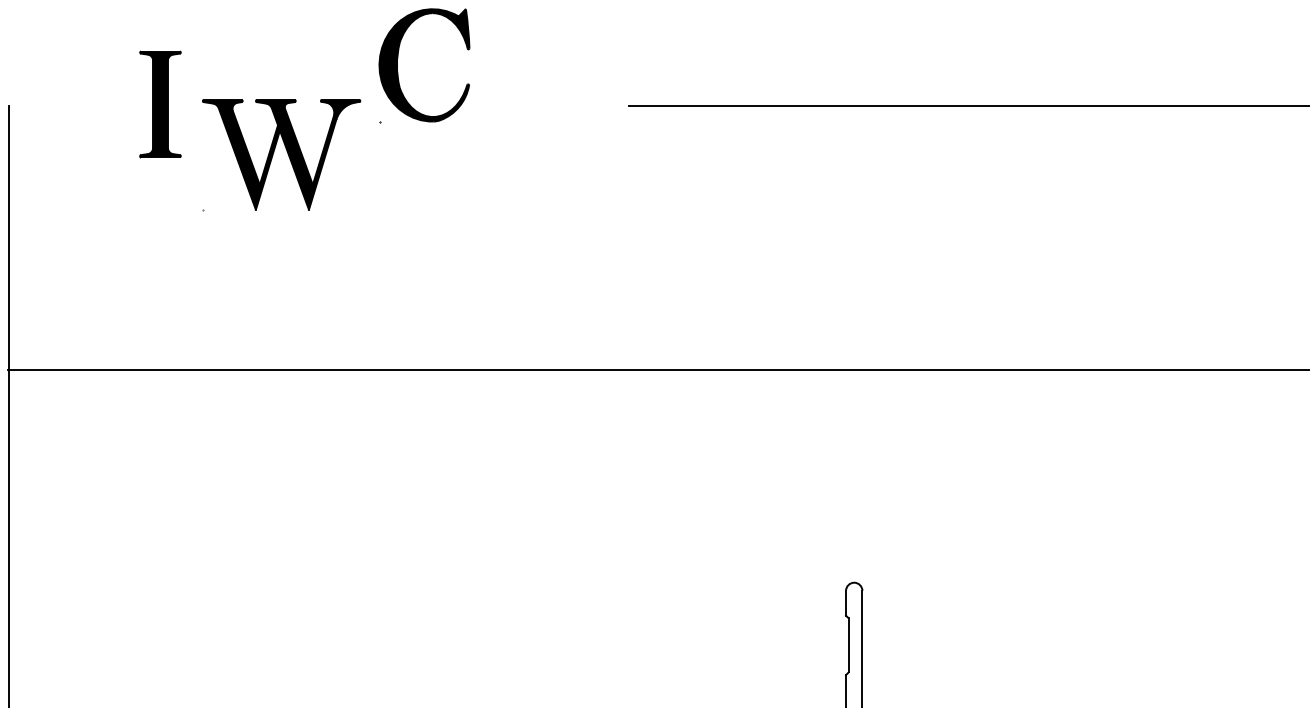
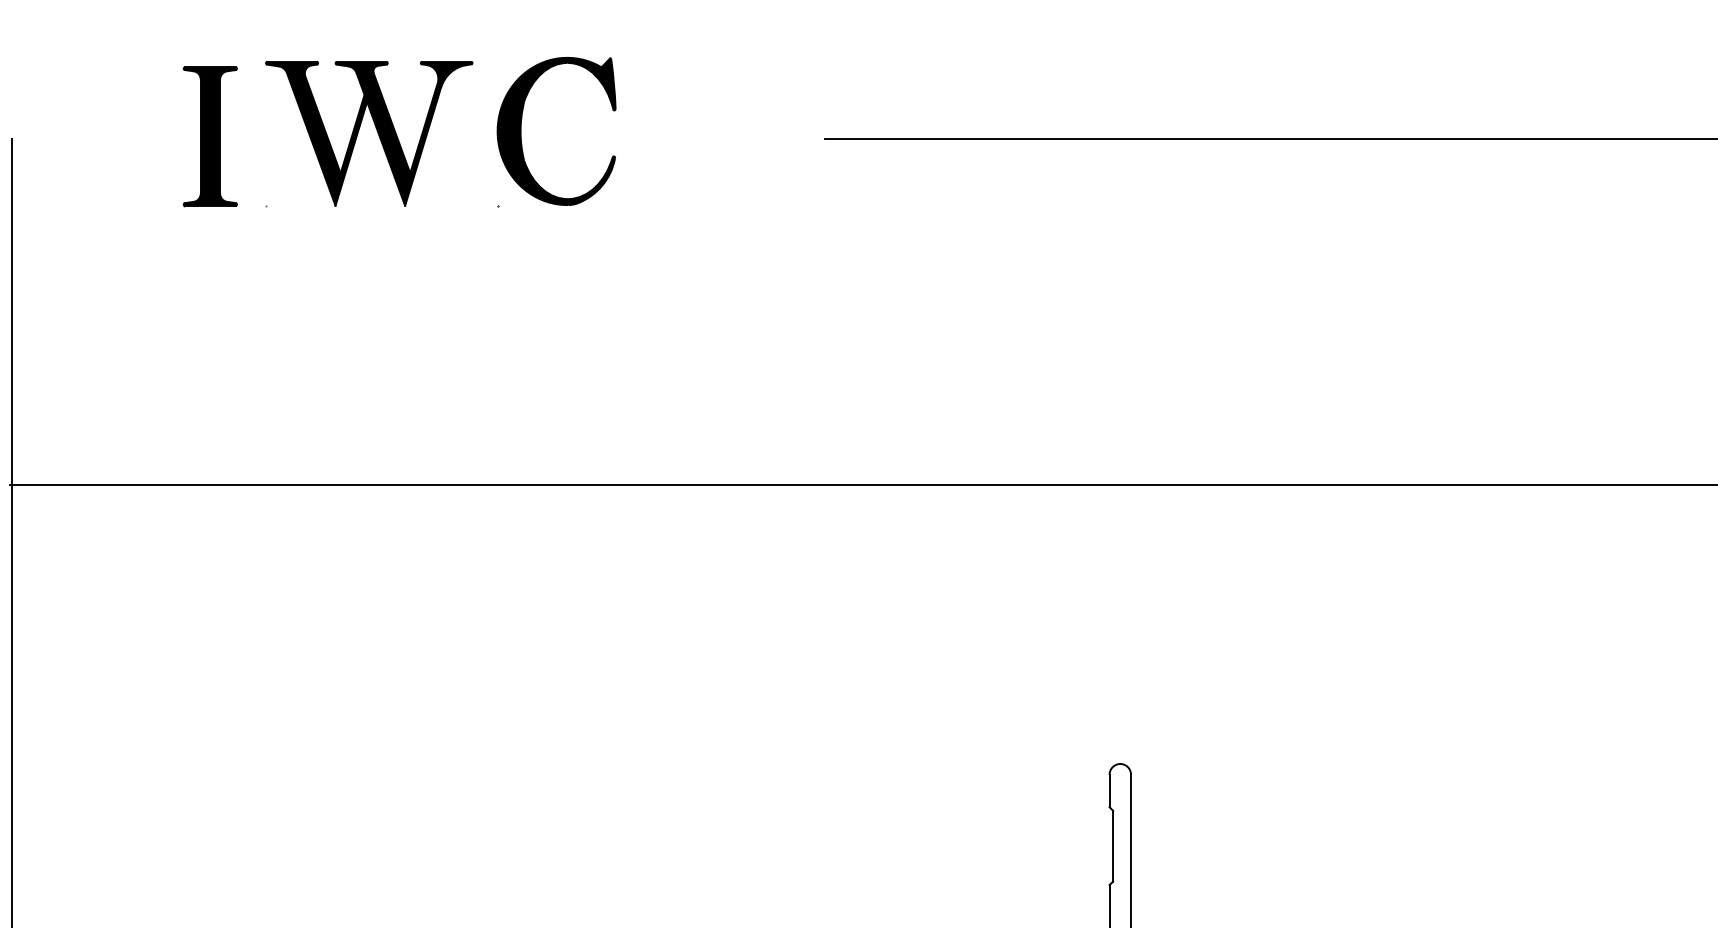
part: (397, 65) -> (521, 131), moved
part: (287, 152) -> (376, 130), moved

